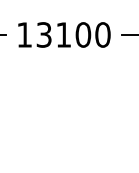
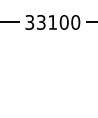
text: (24, 35) -> (29, 22), 13100 -> 33100

